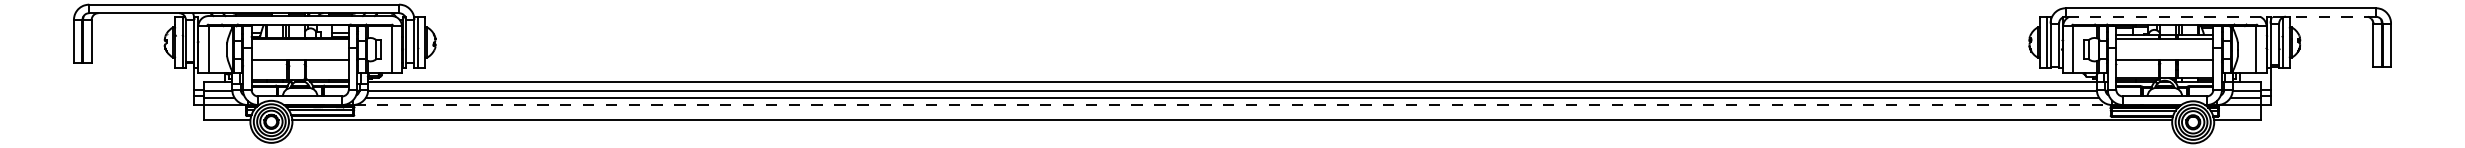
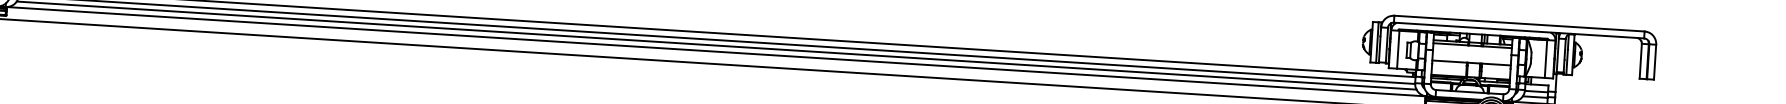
line: (2220, 16) -> (1518, 30), dashed -> solid
line: (1232, 105) -> (716, 52), dashed -> solid

